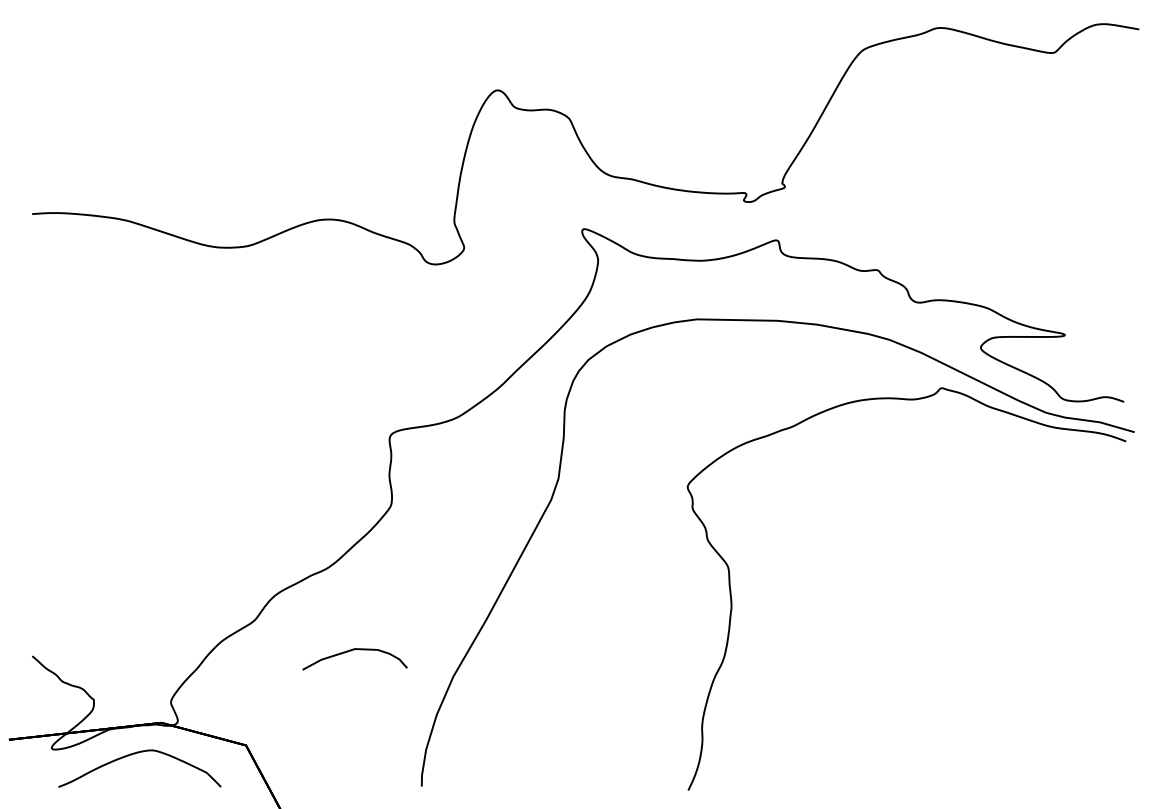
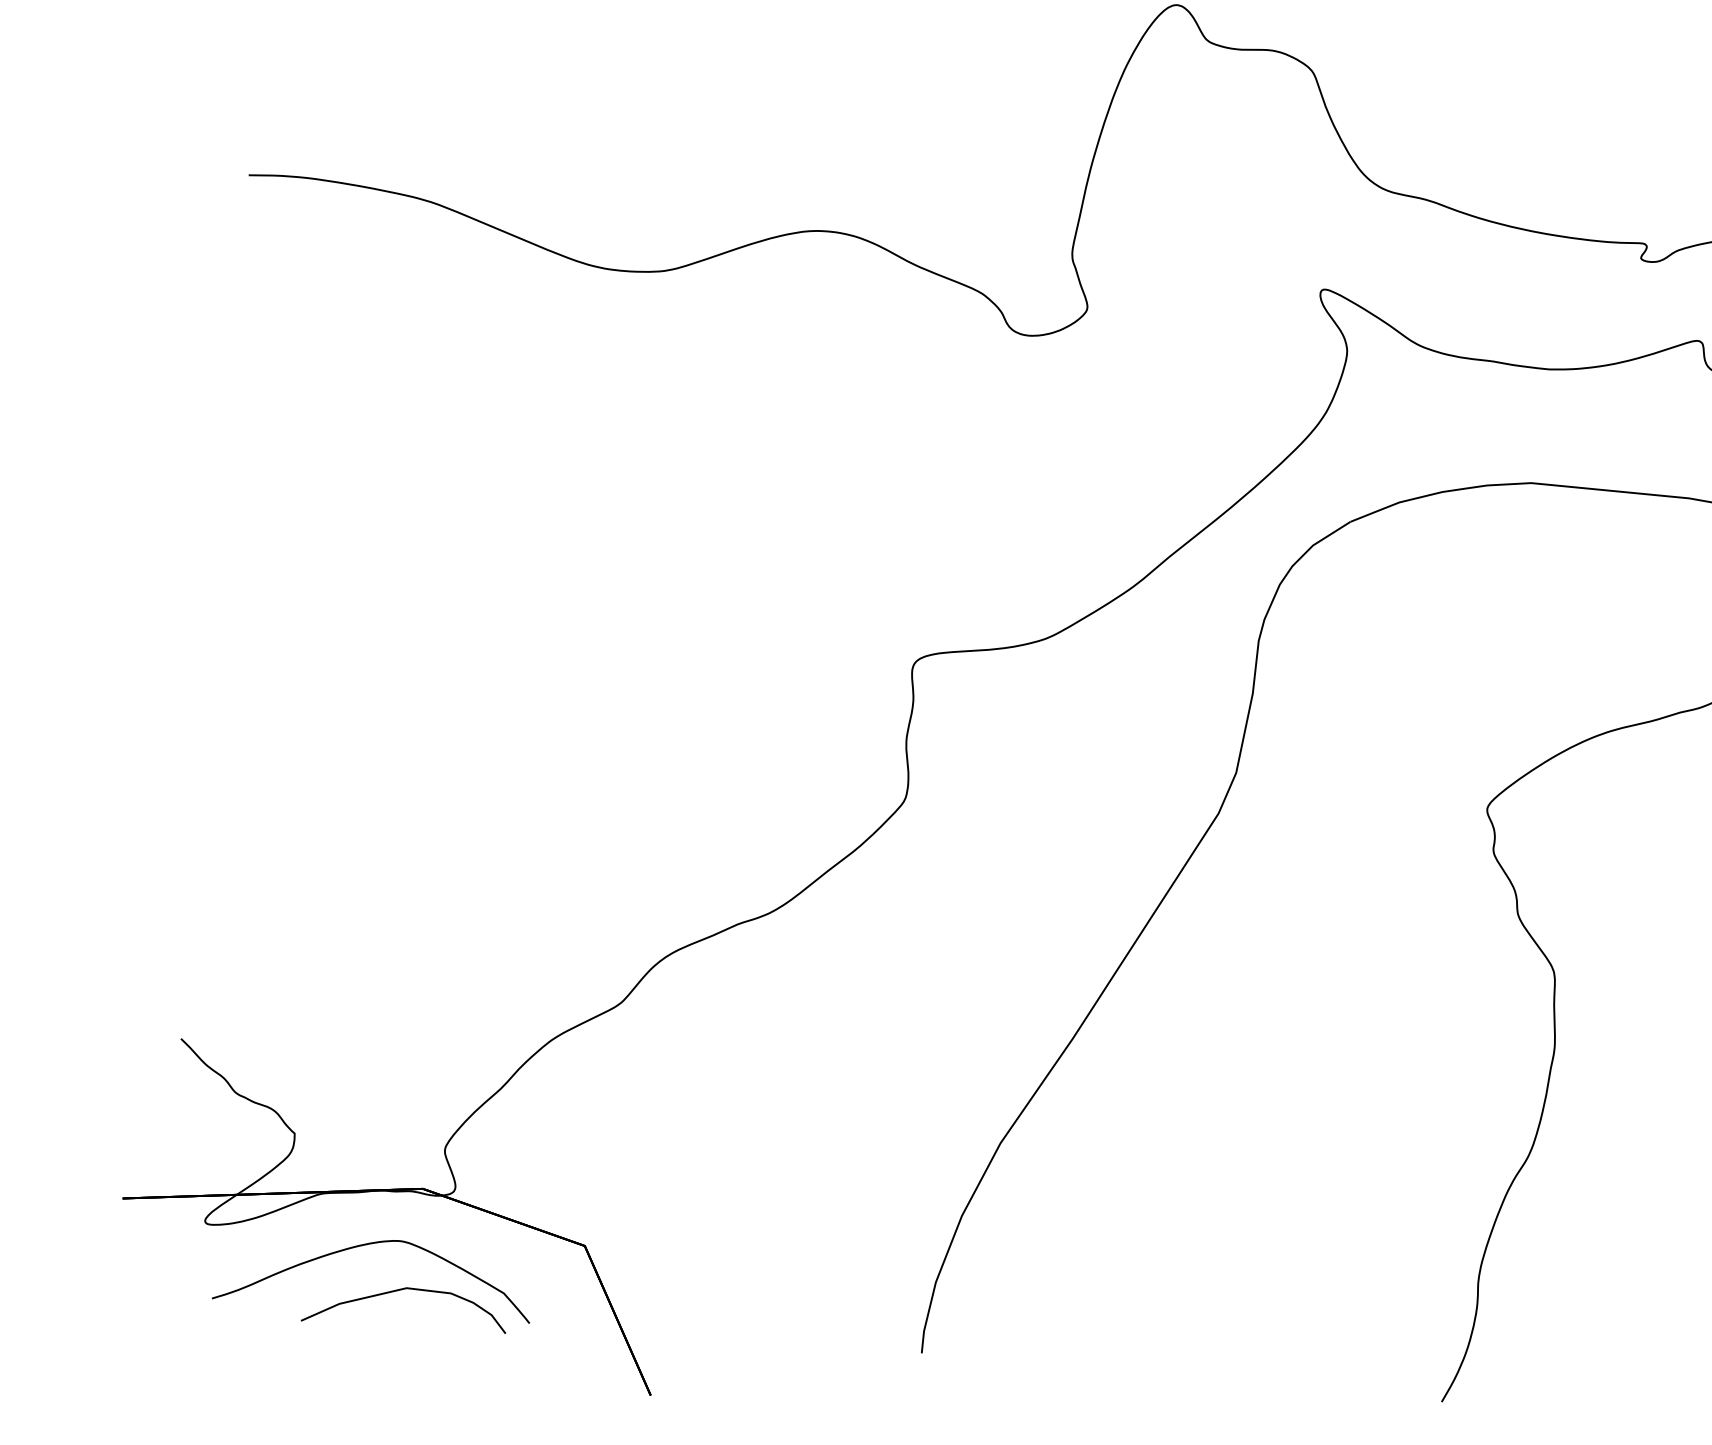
curve: (351, 651) -> (399, 1292), moved

